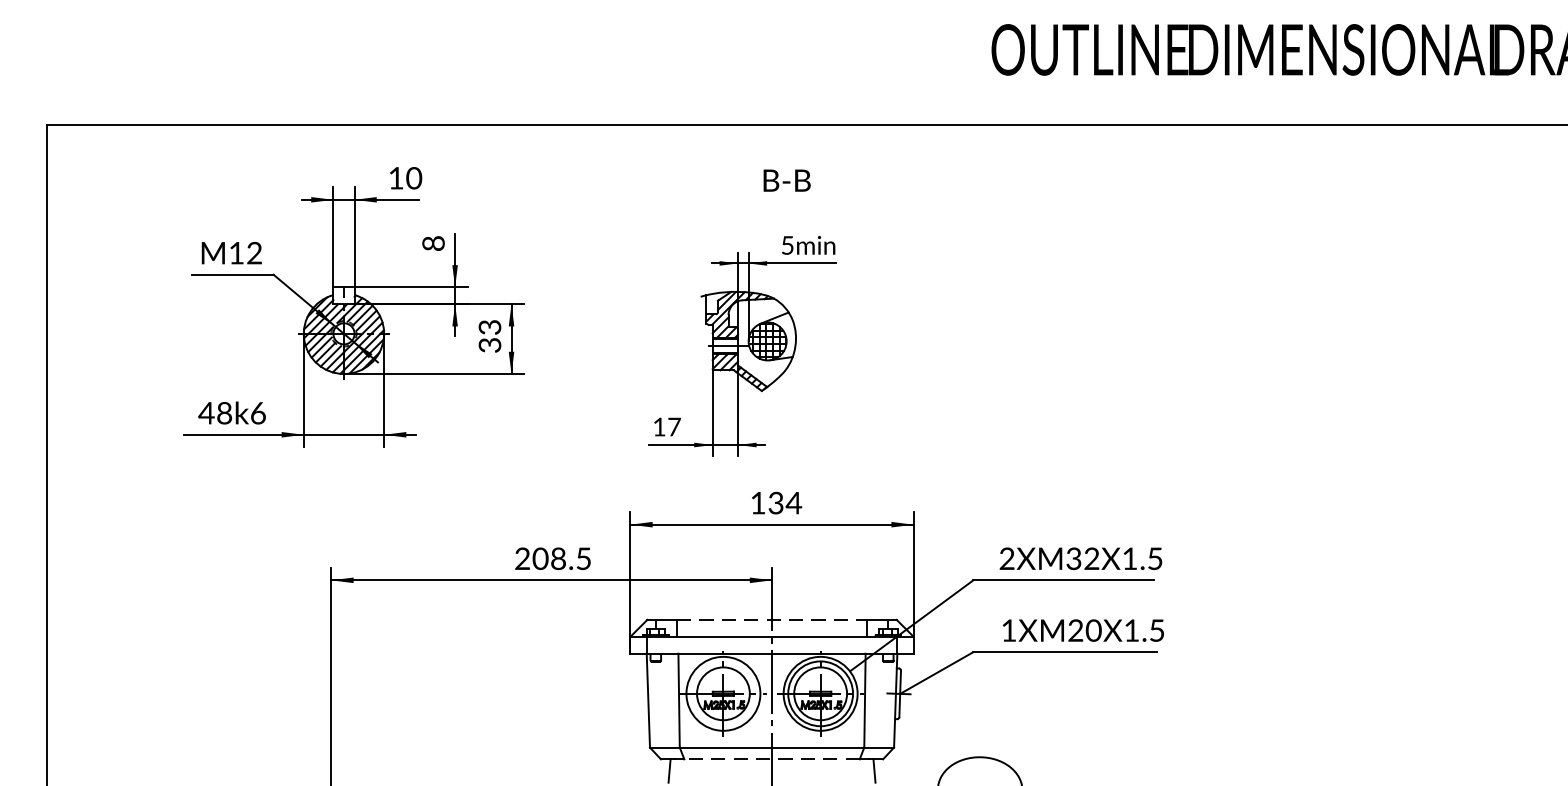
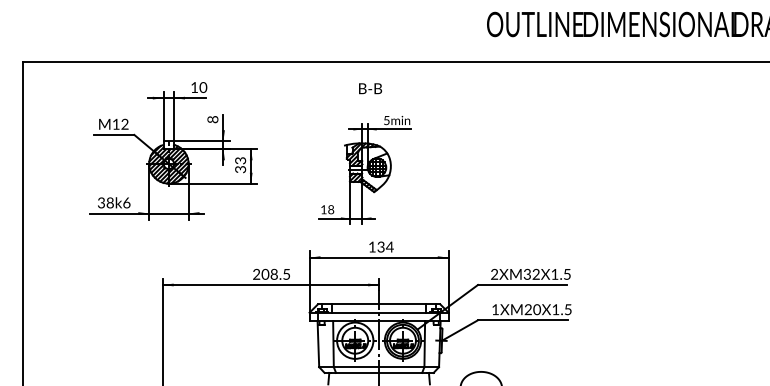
text: (787, 180) -> (370, 88), moved
text: (206, 412) -> (101, 202), 48k6 -> 38k6
text: (675, 426) -> (331, 209), 17 -> 18
line: (772, 620) -> (379, 304), dashed -> solid
line: (770, 758) -> (378, 372), dashed -> solid

